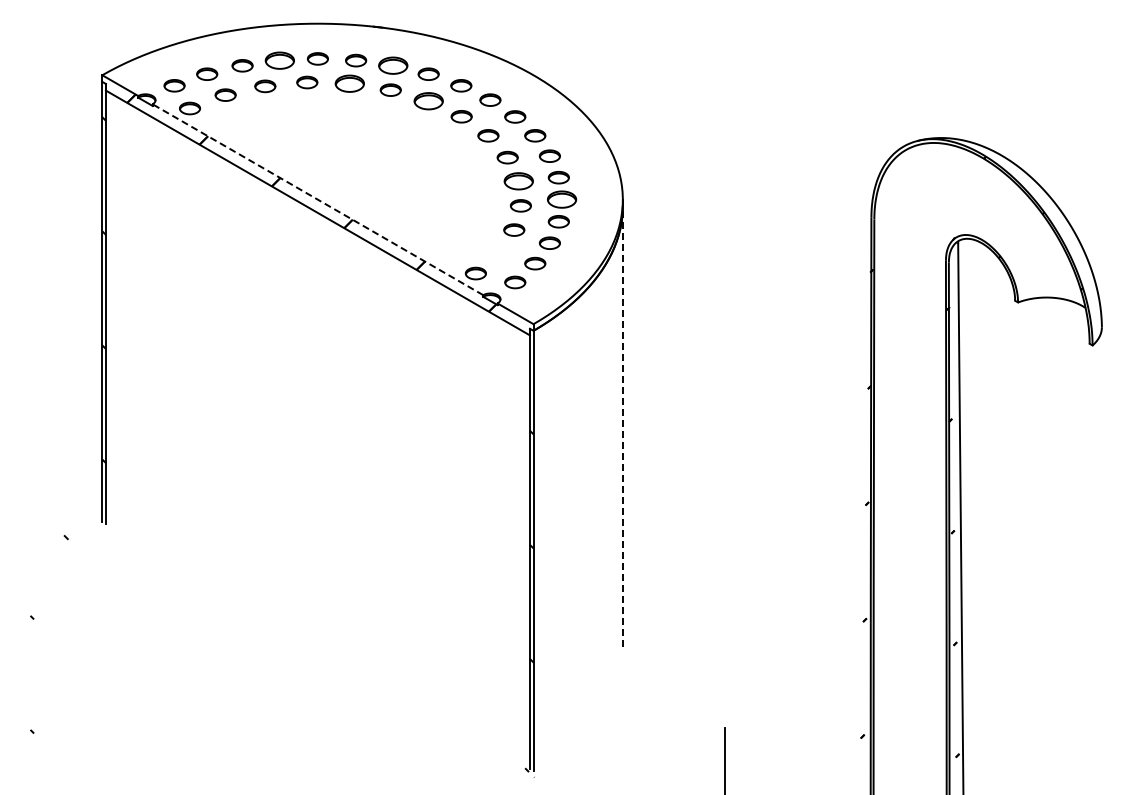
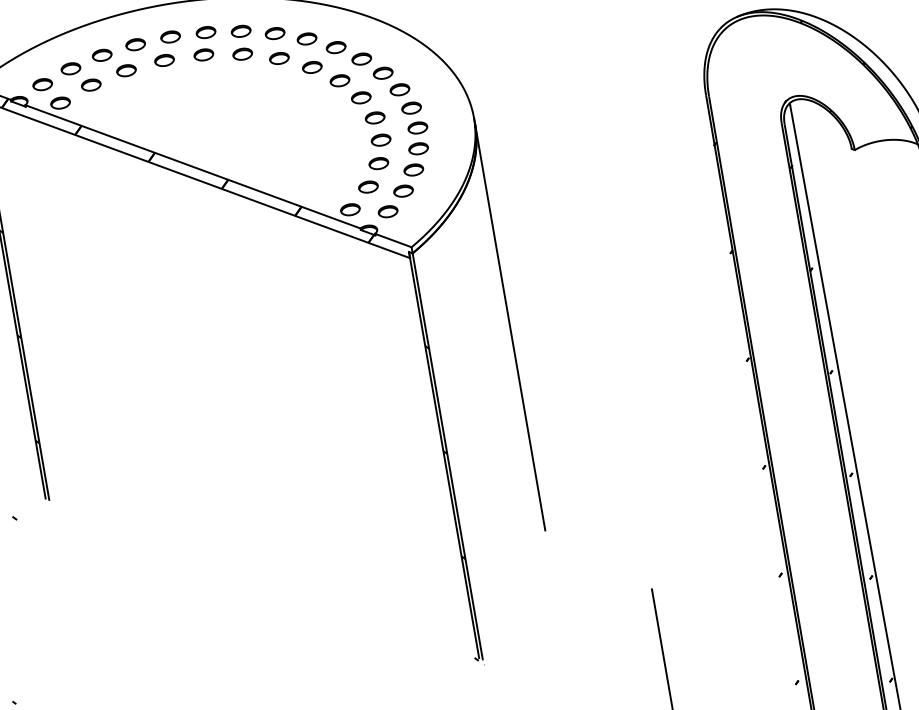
part: (279, 60) -> (135, 44), size x0.71
part: (393, 65) -> (241, 31), size x0.71
part: (349, 83) -> (203, 54), size x0.71
part: (428, 101) -> (279, 58), size x0.71
part: (518, 181) -> (374, 118), size x0.71
line: (317, 199) -> (192, 166), dashed -> solid
part: (561, 199) -> (417, 127), size x0.71
part: (499, 252) -> (368, 186), added
line: (622, 426) -> (509, 327), dashed -> solid

